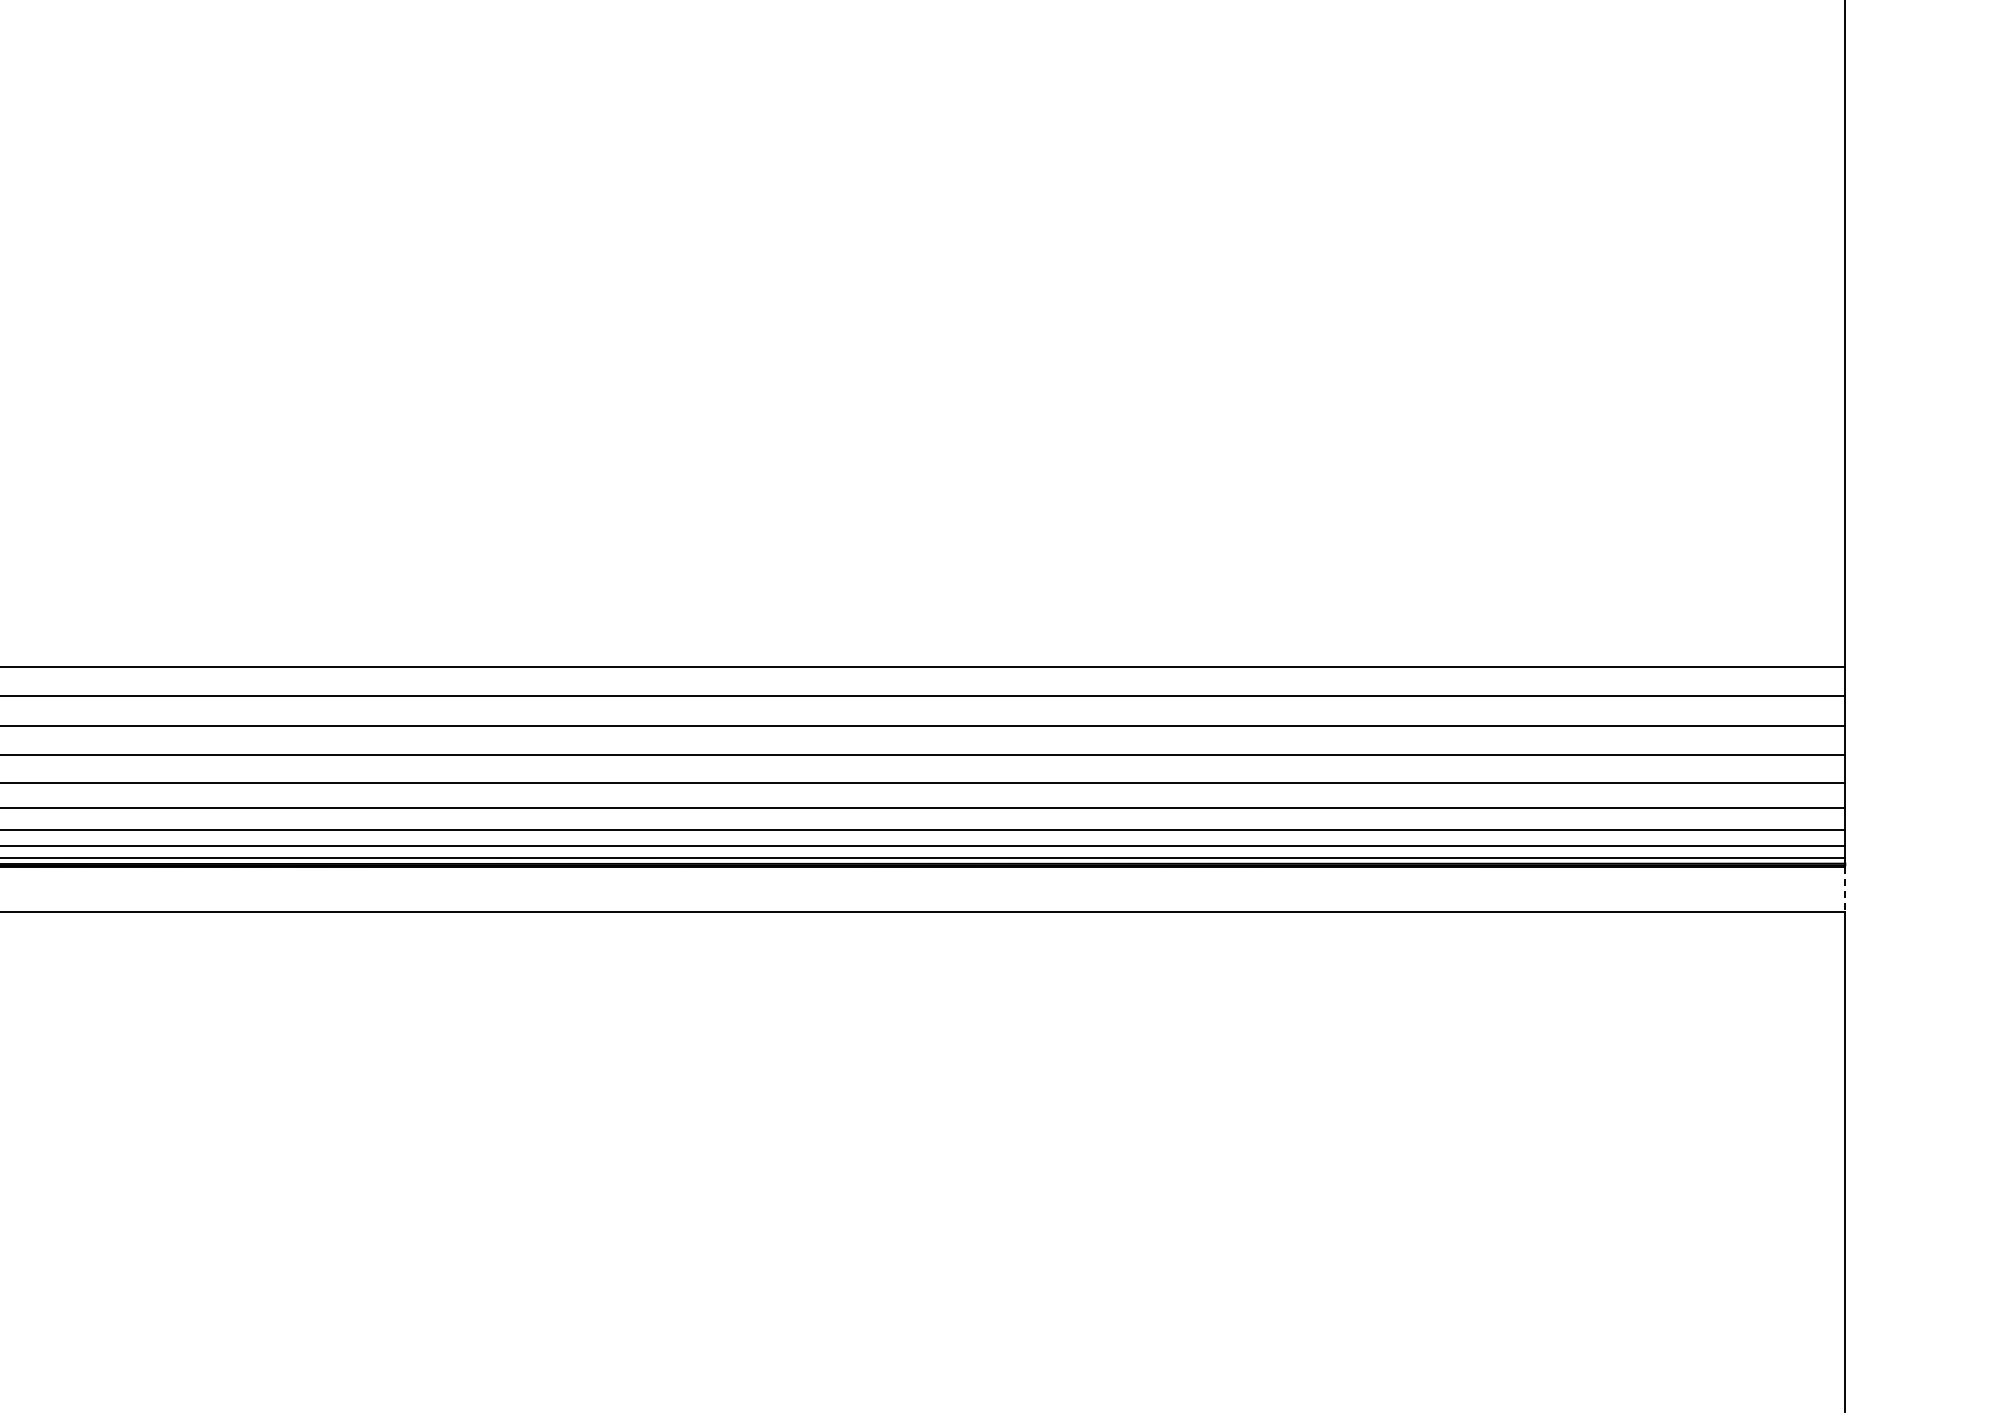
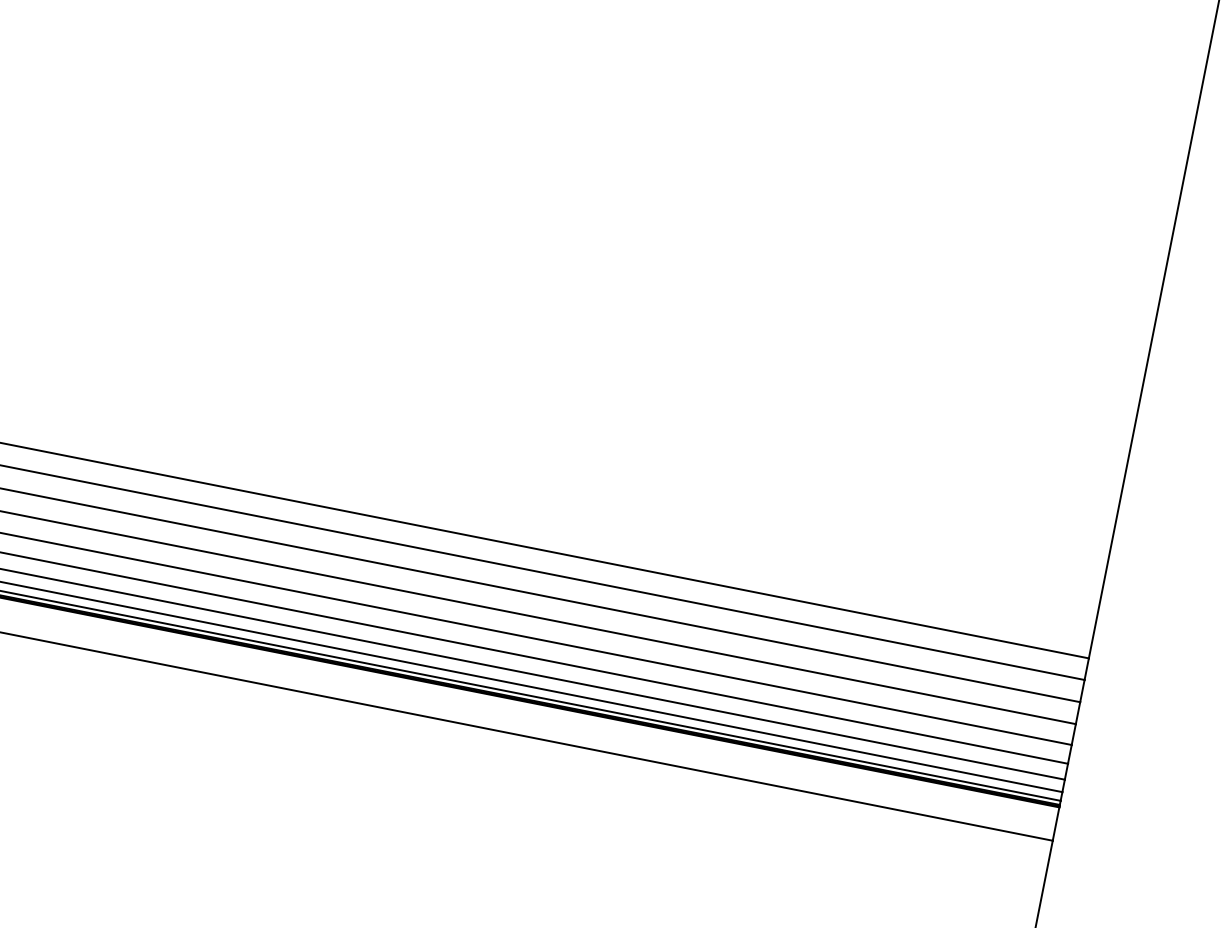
line: (1845, 889) -> (1056, 824), dashed -> solid

